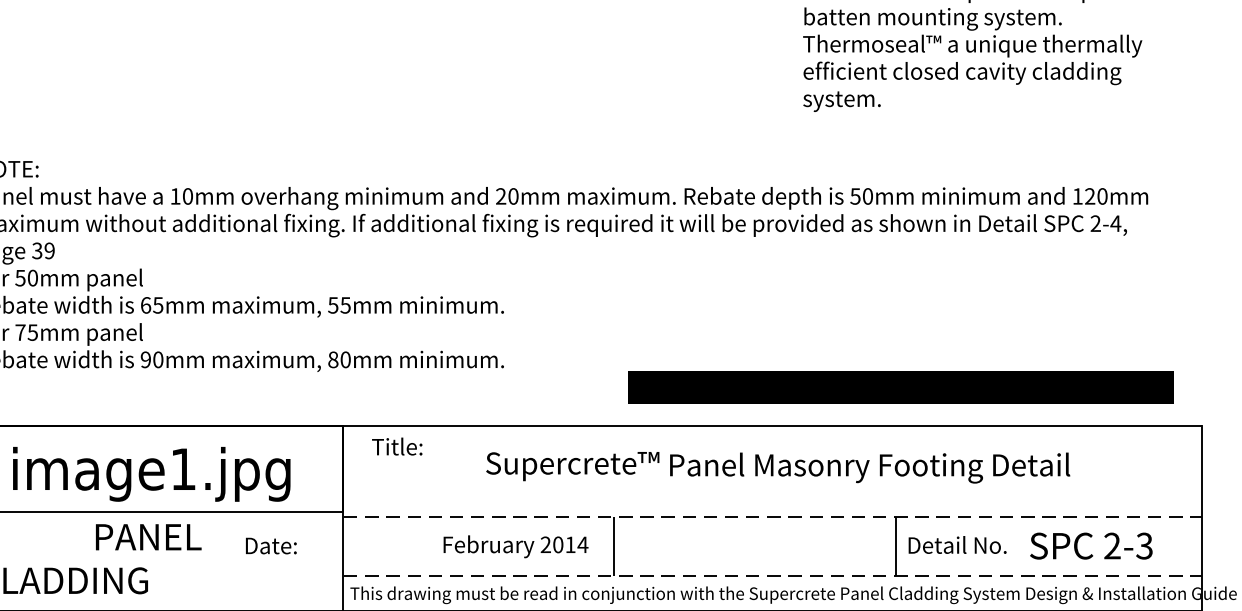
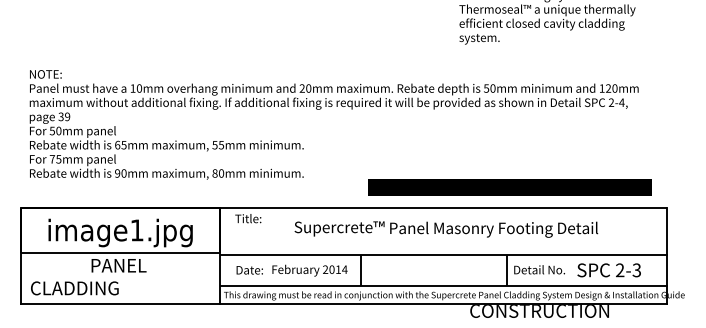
line: (774, 517) -> (444, 255), dashed -> solid
text: (270, 546) -> (249, 270), moved
line: (774, 577) -> (444, 286), dashed -> solid

